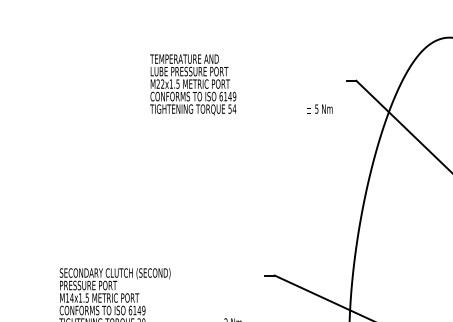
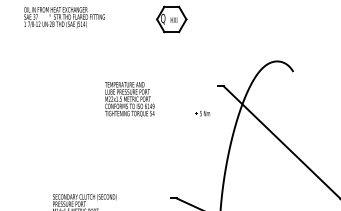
text: (241, 84) -> (157, 99), moved

